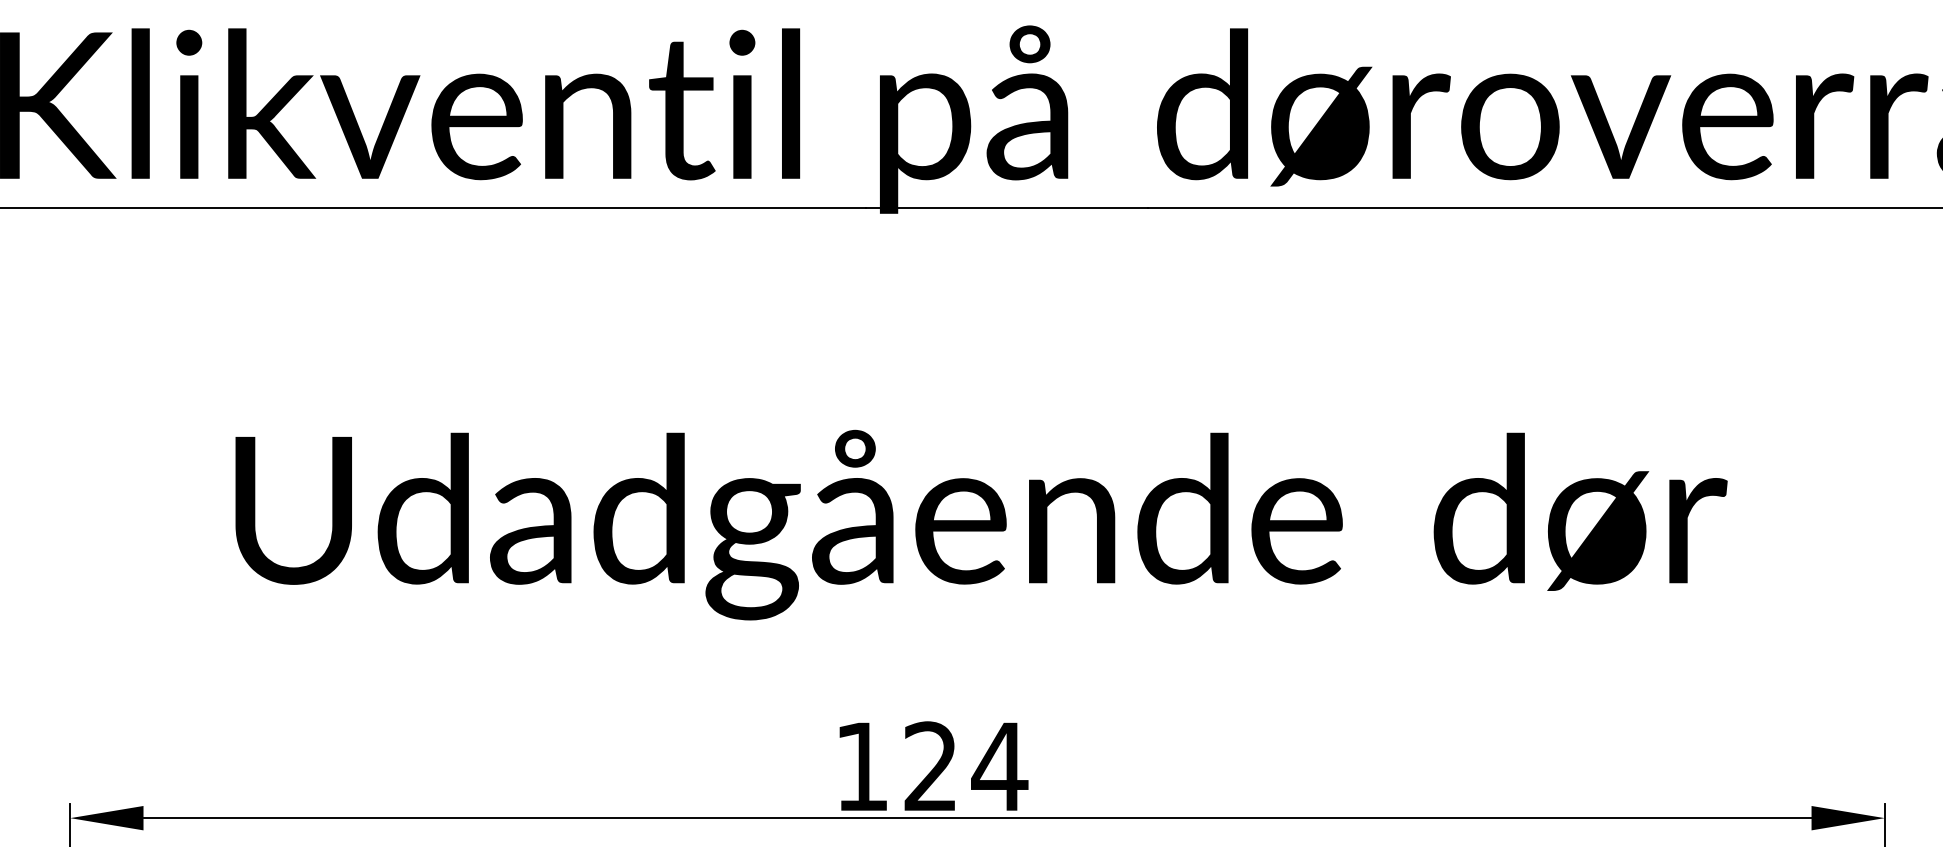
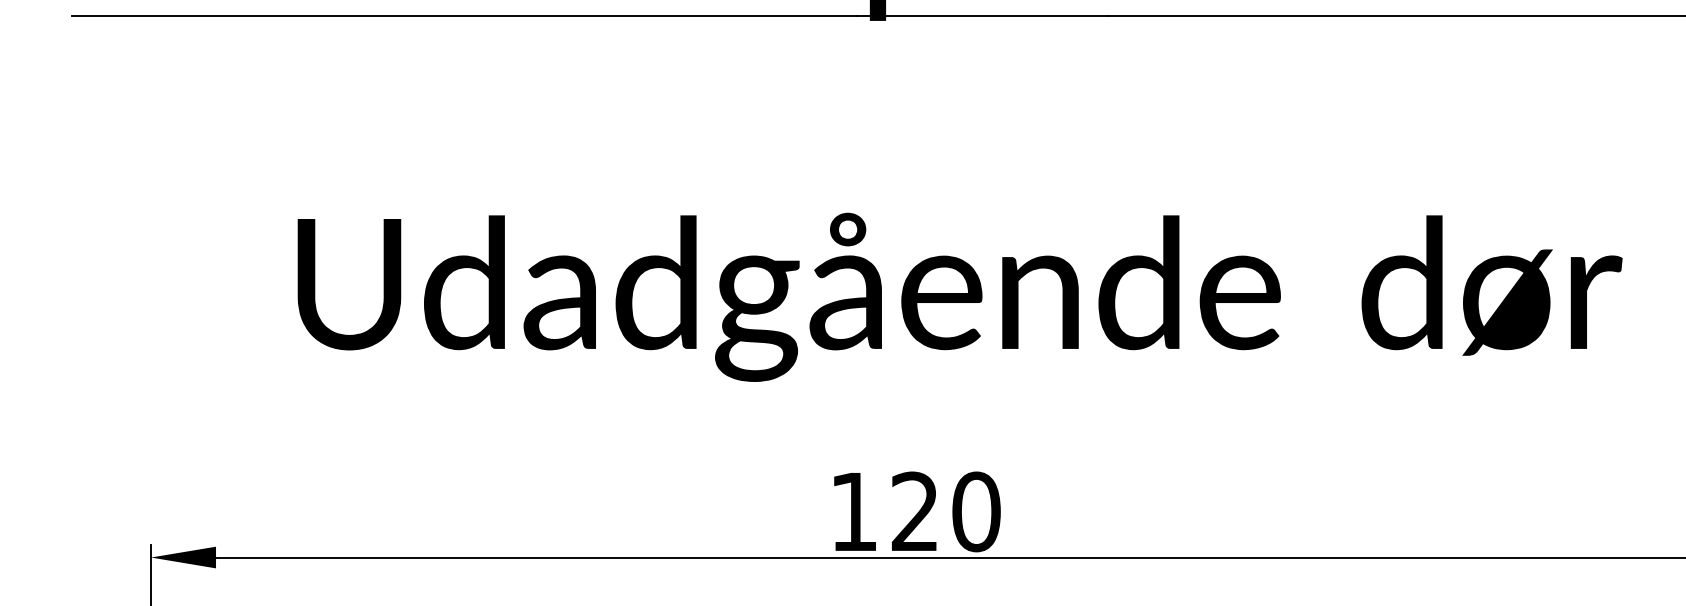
text: (999, 766) -> (976, 511), 124 -> 120

